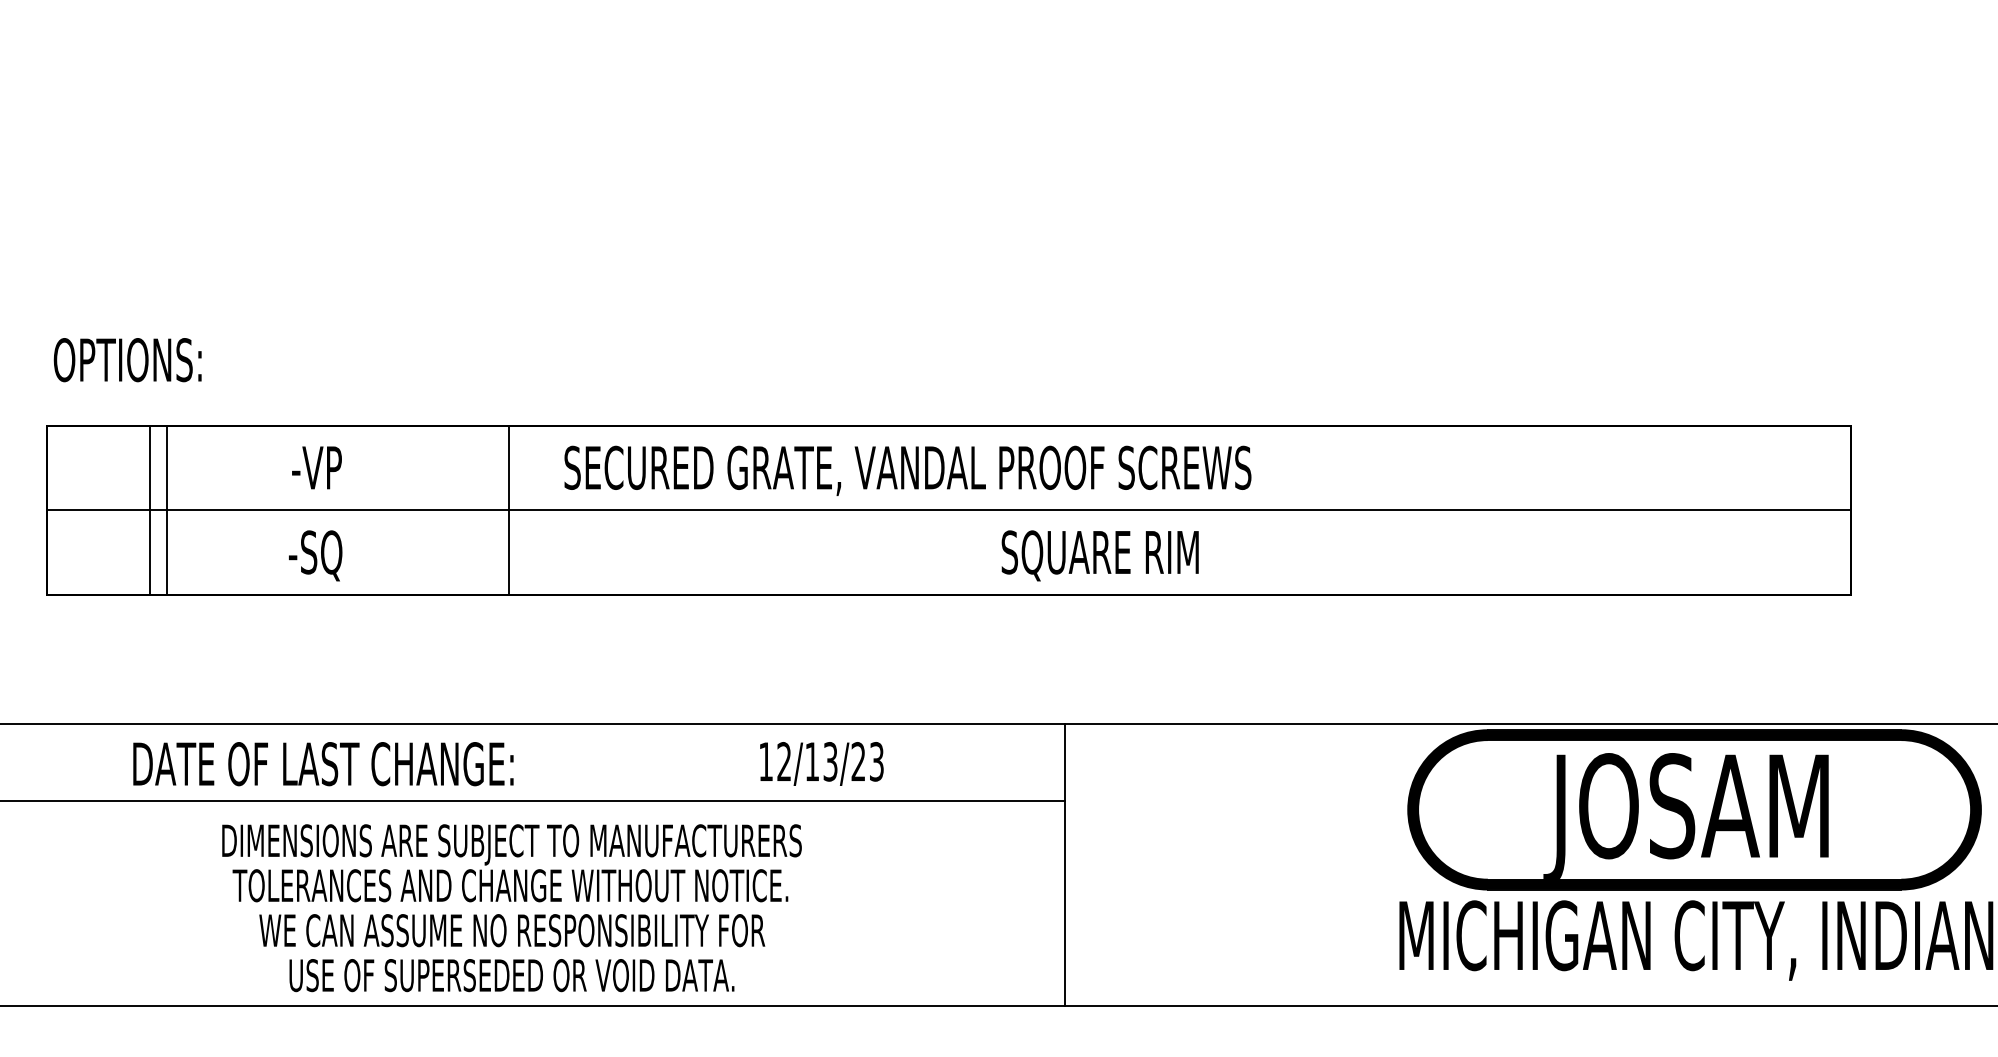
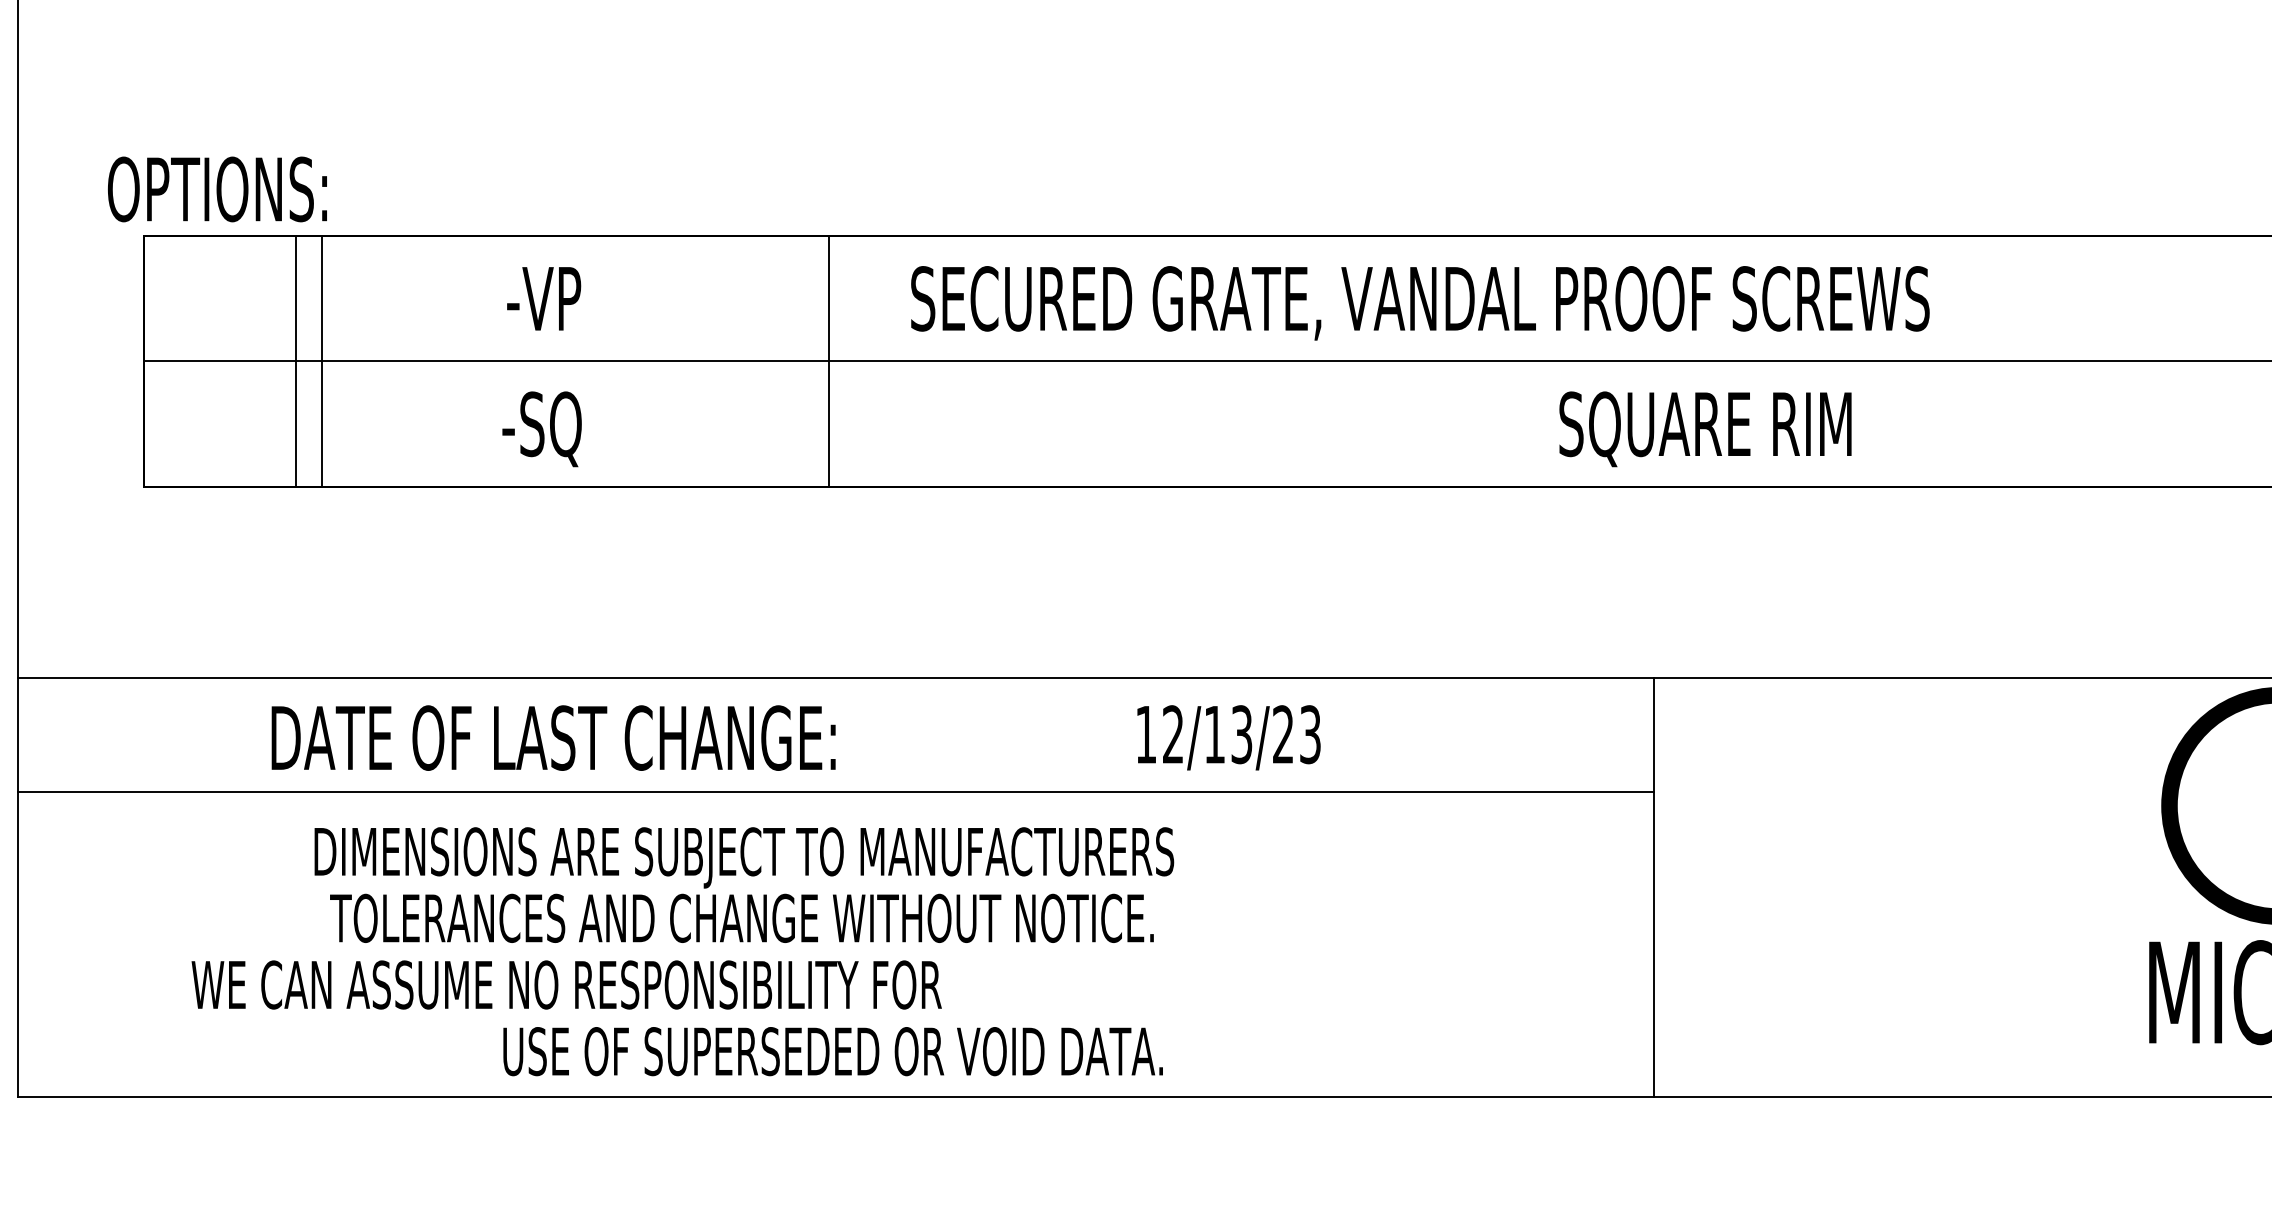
text: (127, 360) -> (217, 190), moved
text: (821, 763) -> (1228, 737), moved
text: (511, 863) -> (743, 885), moved
text: (512, 930) -> (567, 984), moved

